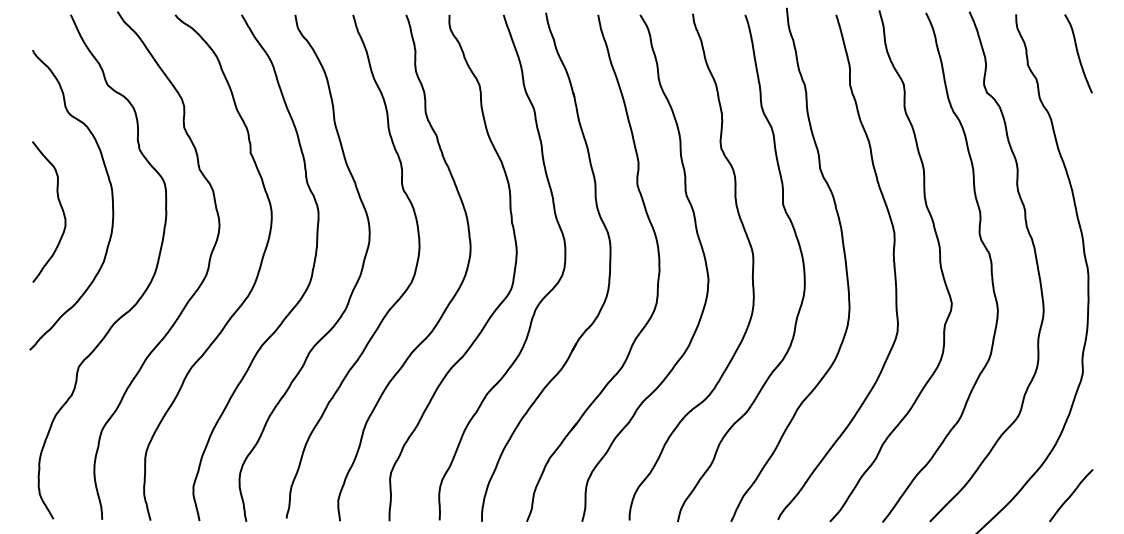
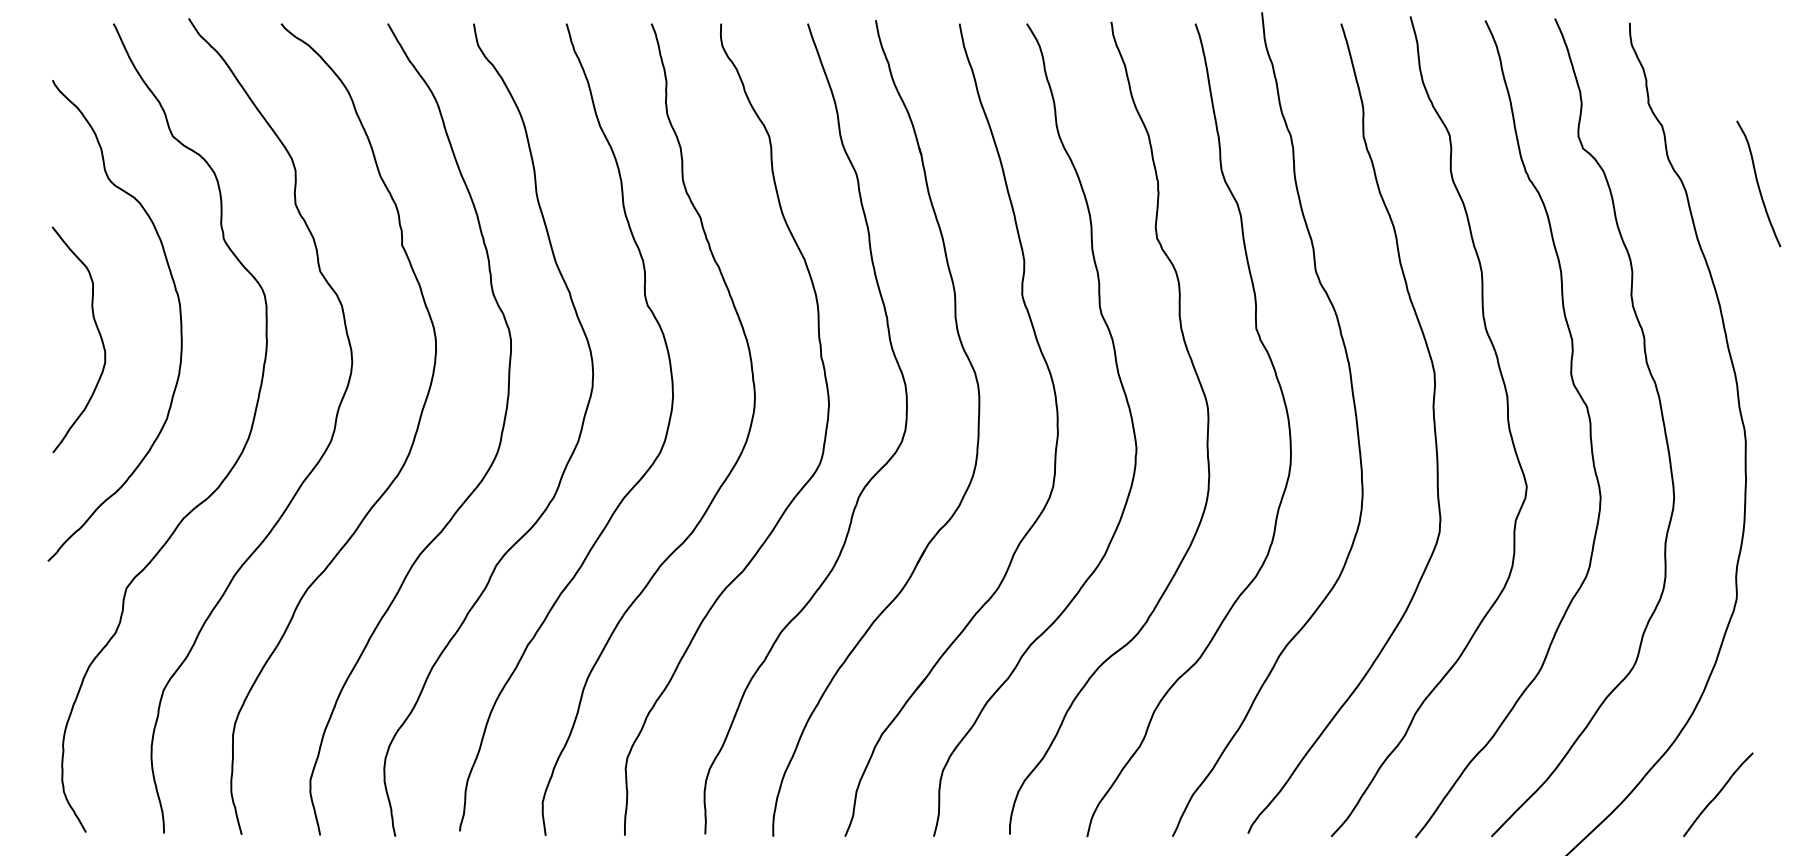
curve: (1078, 53) -> (1758, 183), moved

